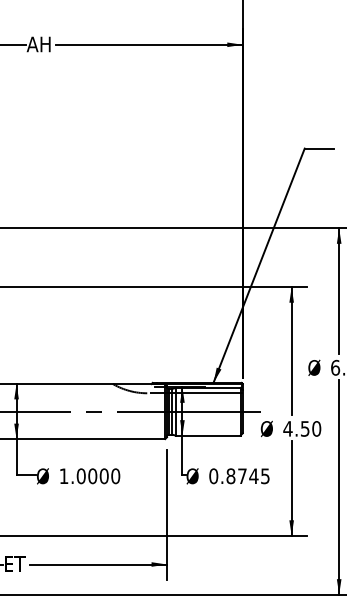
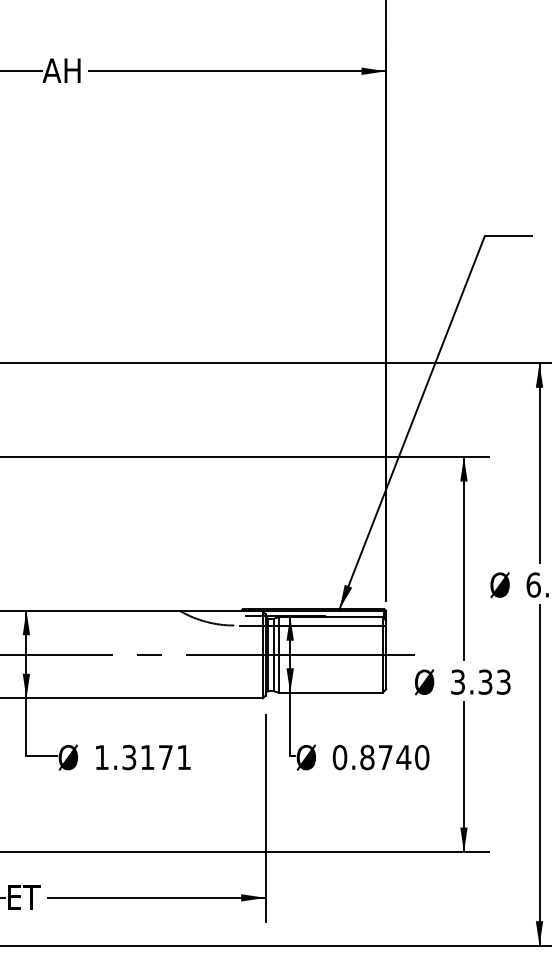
text: (302, 428) -> (481, 681), 4.50 -> 3.33
text: (98, 476) -> (156, 757), 1.0000 -> 1.3171
text: (265, 476) -> (422, 757), 0.8745 -> 0.8740

